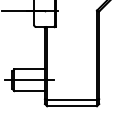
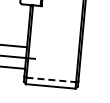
line: (72, 99) -> (51, 79), solid -> dashed

